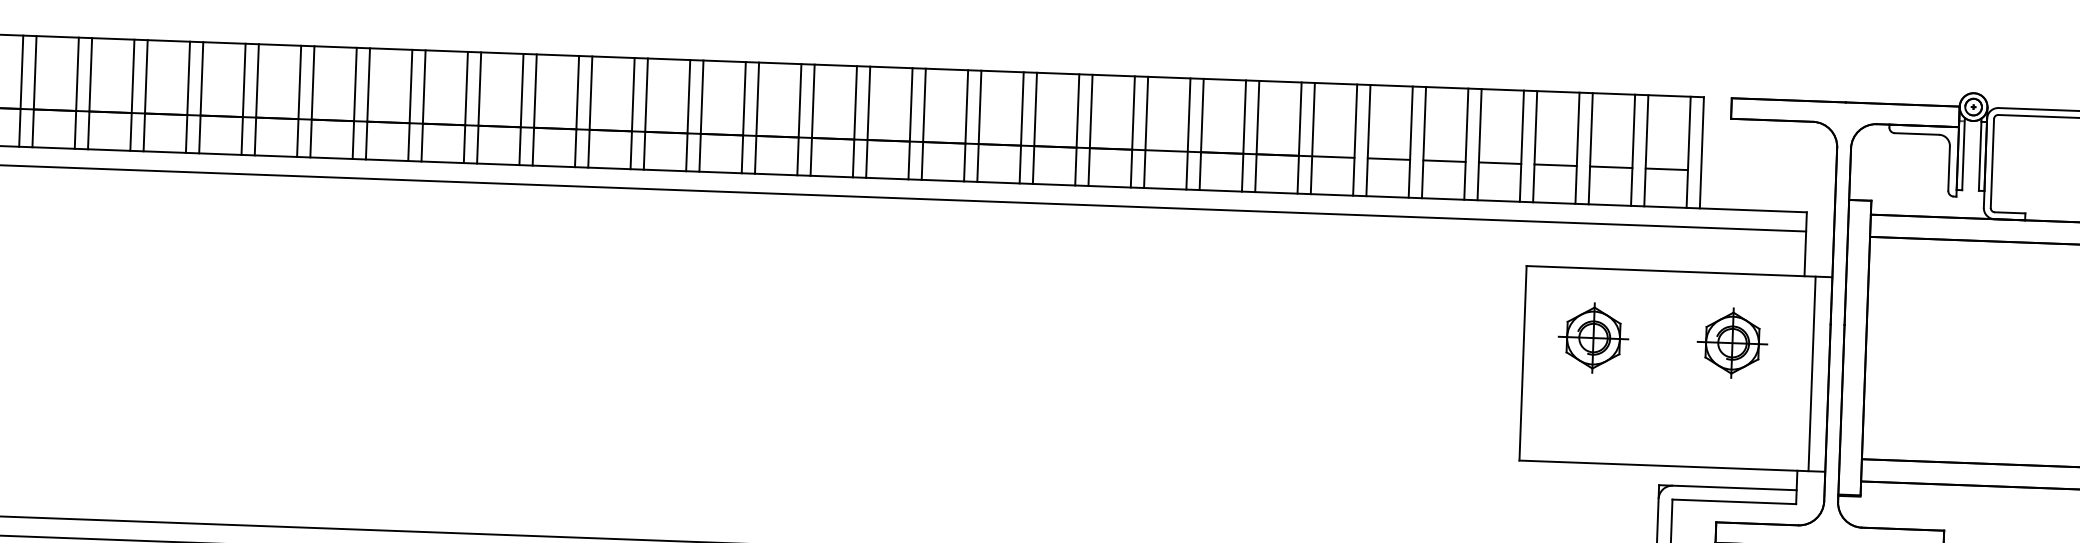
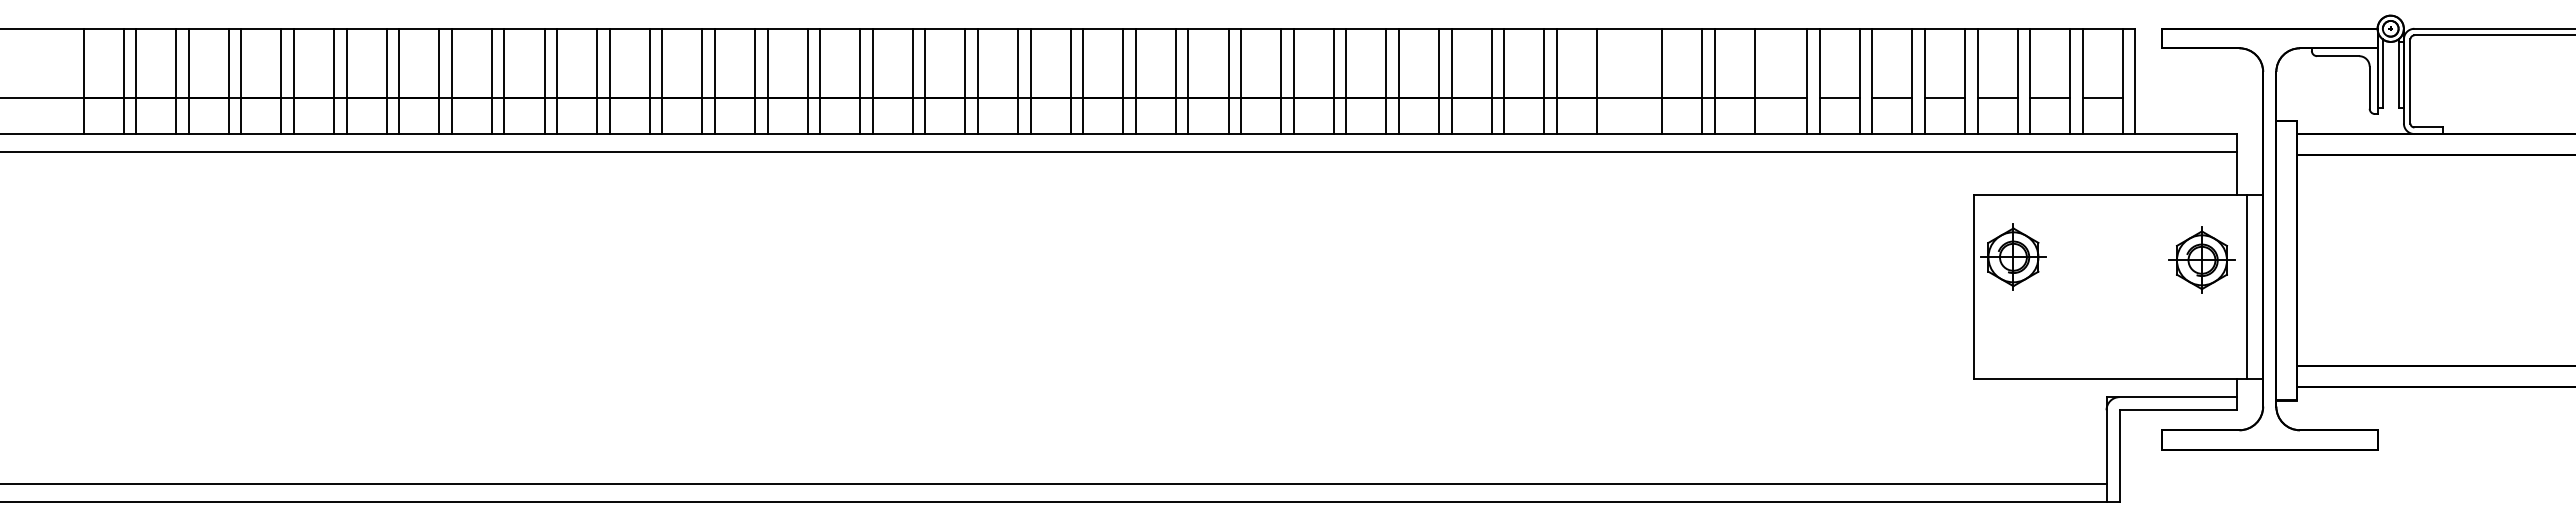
line: (1146, 132) -> (1609, 81), removed
line: (1188, 134) -> (1649, 81), removed
line: (1313, 138) -> (1767, 81), removed
part: (1593, 337) -> (2013, 256), moved
part: (1732, 342) -> (2201, 259), moved

